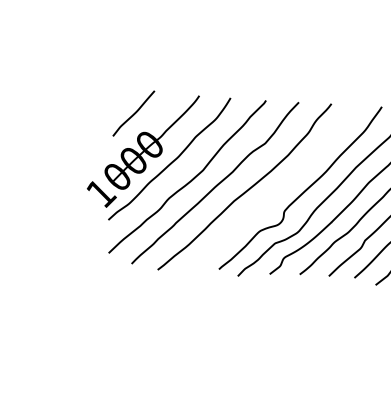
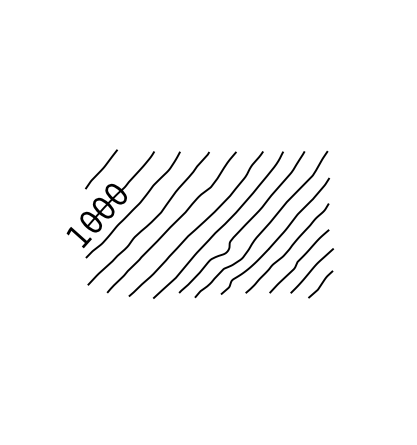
curve: (274, 191) -> (220, 226), added

